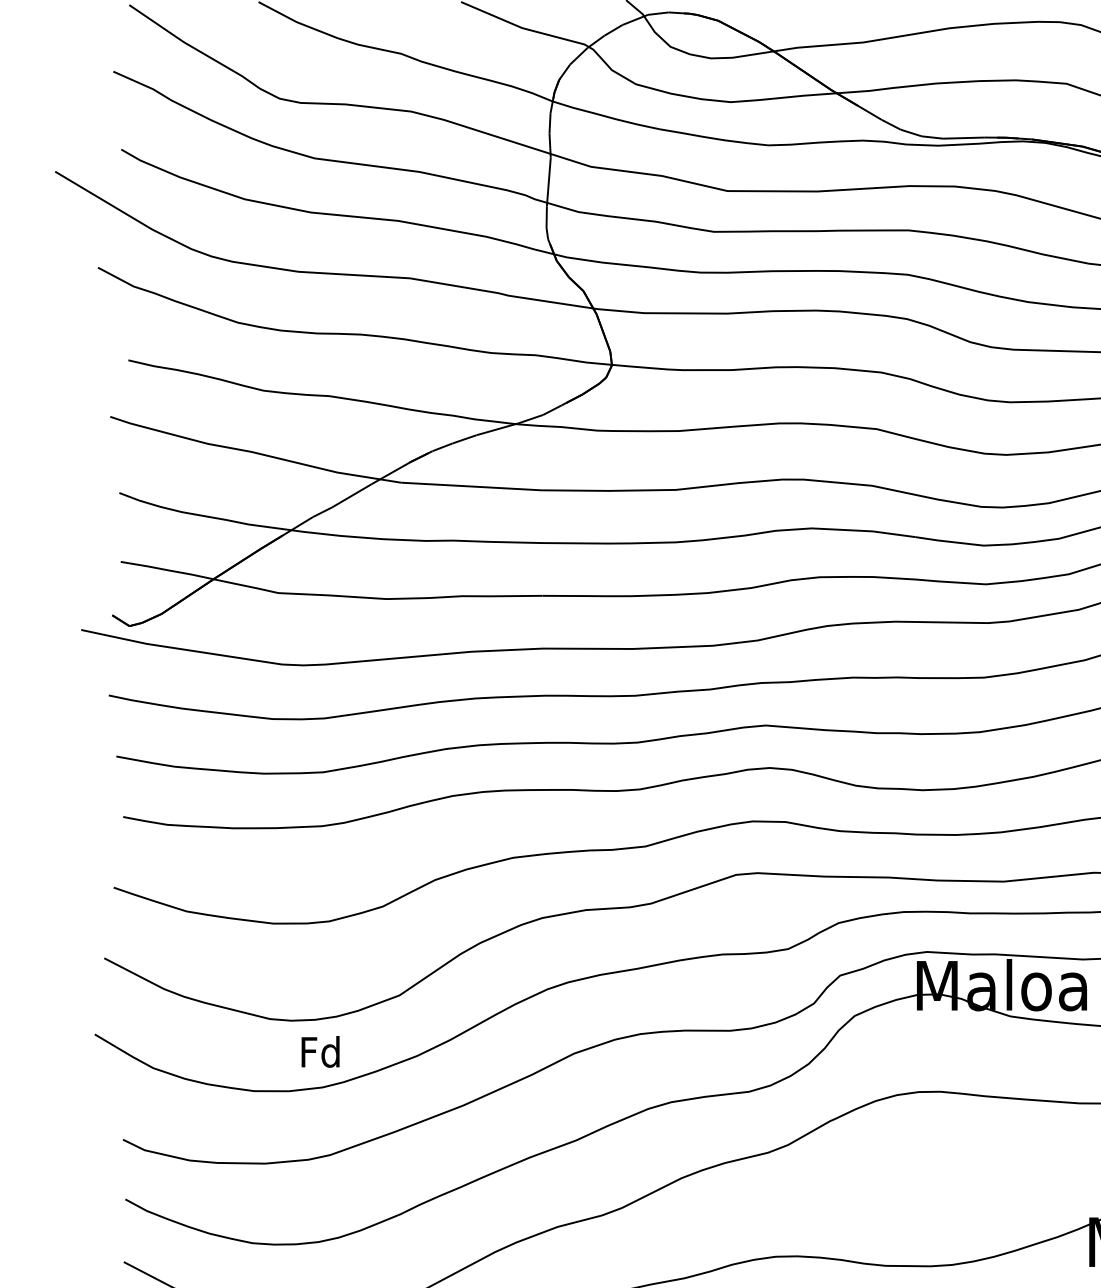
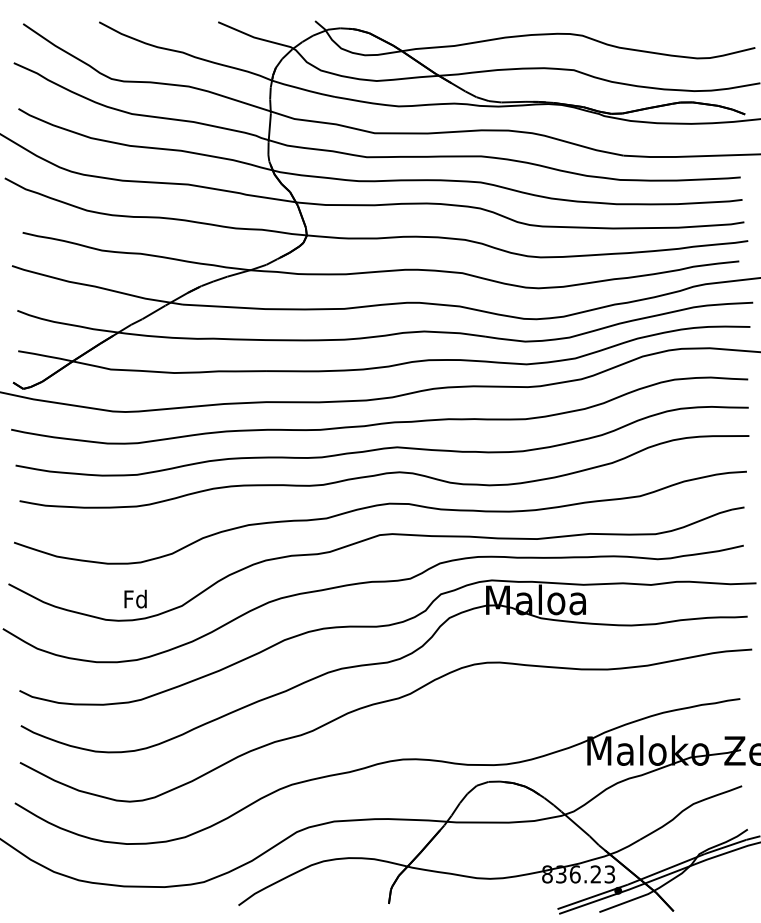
text: (320, 1050) -> (135, 598), moved

